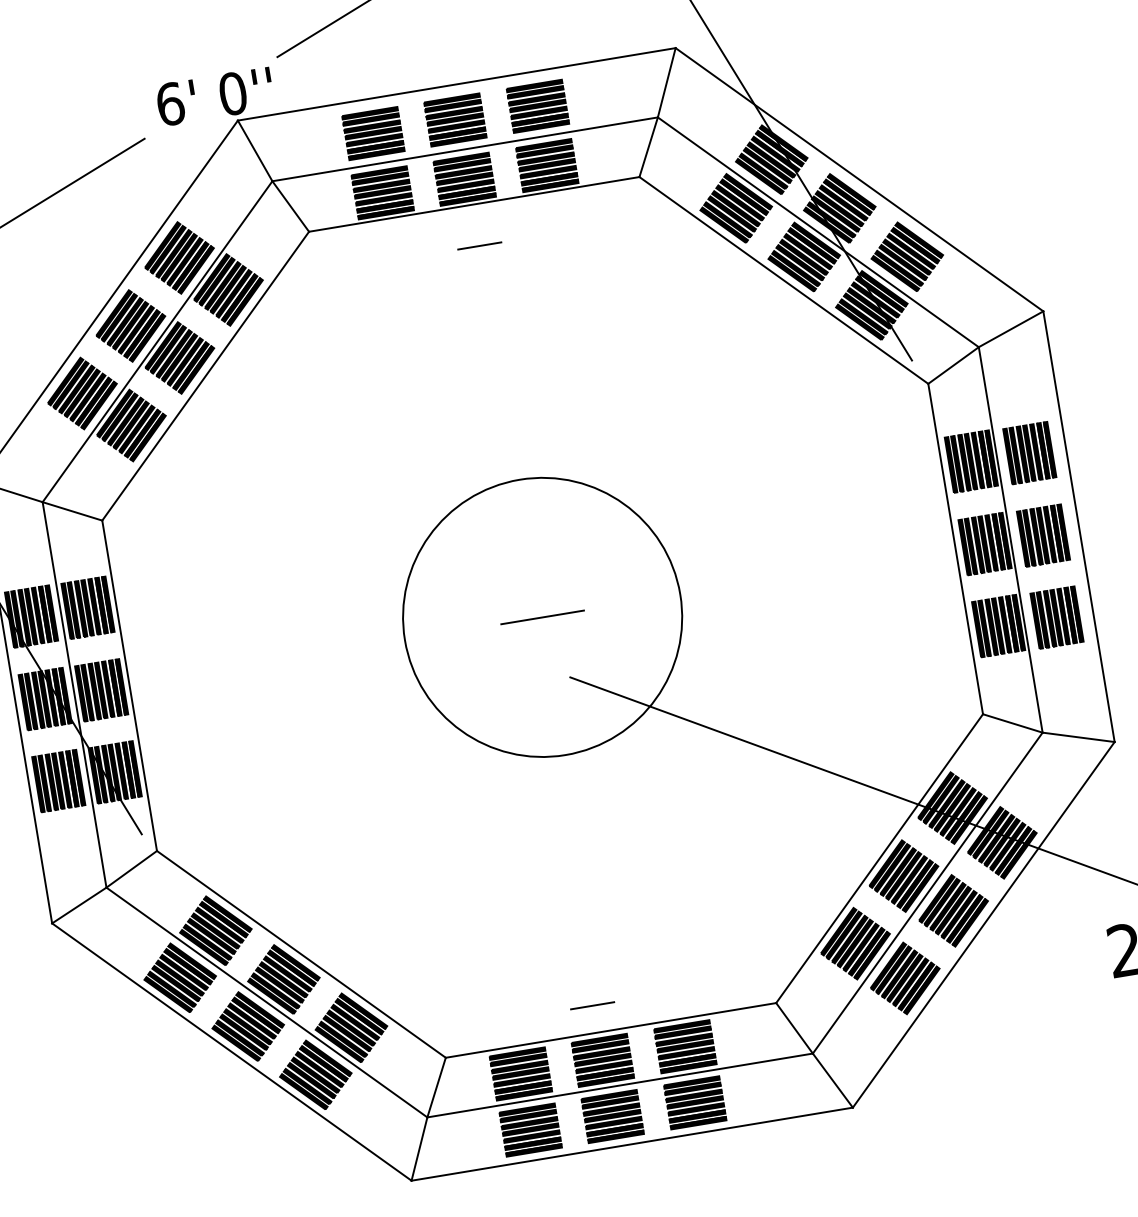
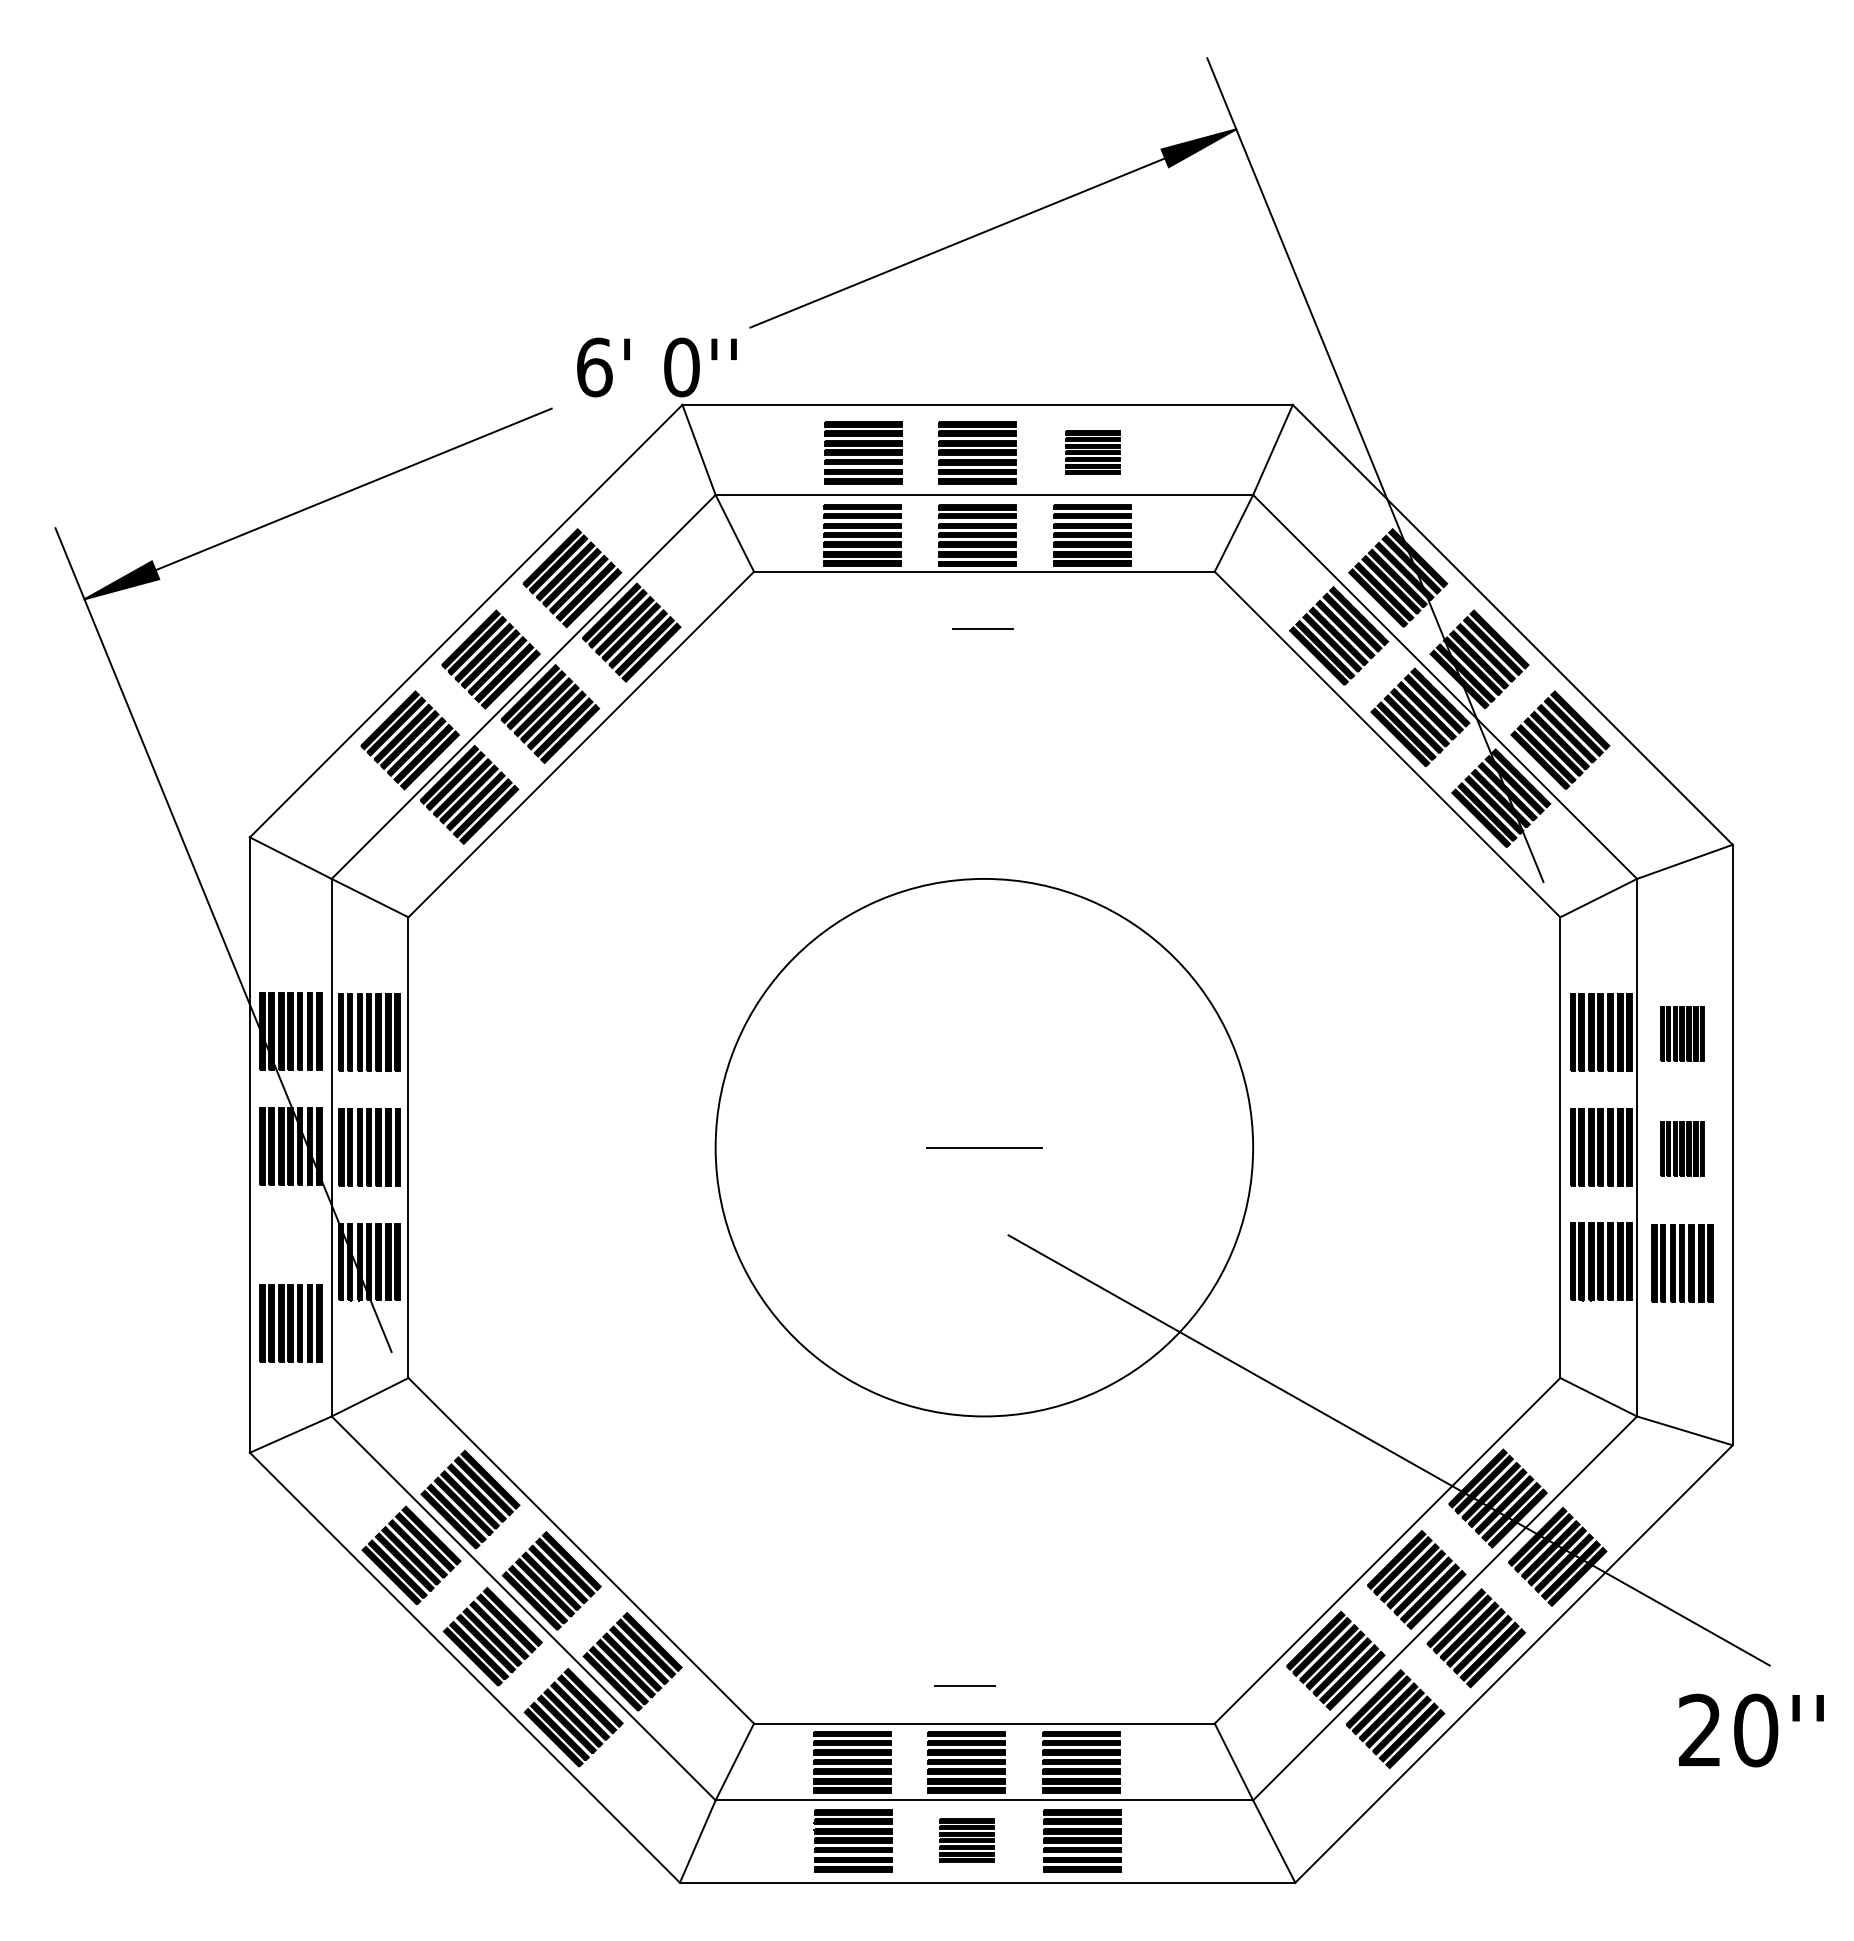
part: (537, 106) -> (1092, 452), size x0.7
part: (1029, 453) -> (1682, 1034), size x0.7
part: (1043, 535) -> (1682, 1149), size x0.7
circle: (542, 617) -> (984, 1147), size x1.4
part: (58, 781) -> (290, 1323), moved
part: (612, 1116) -> (967, 1840), size x0.7

